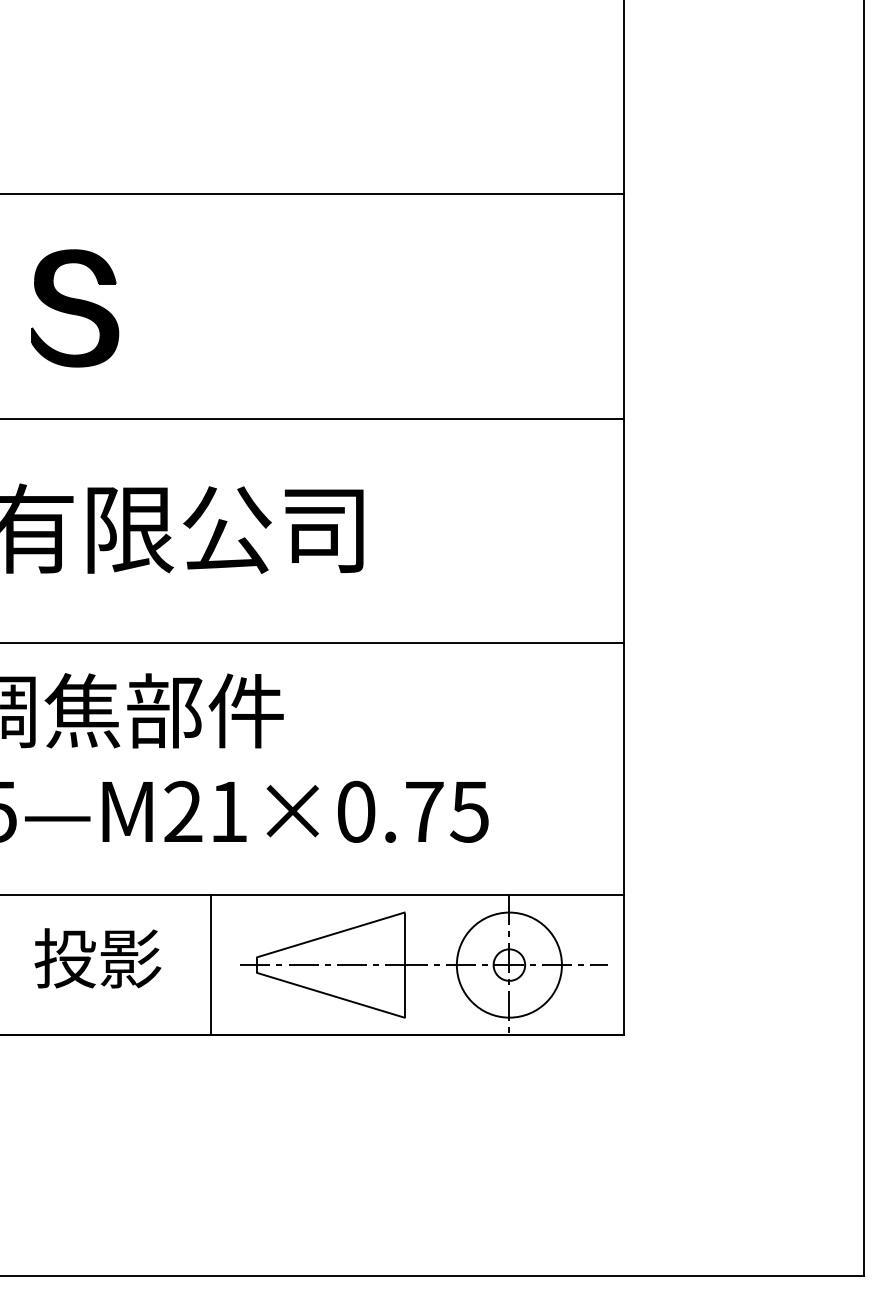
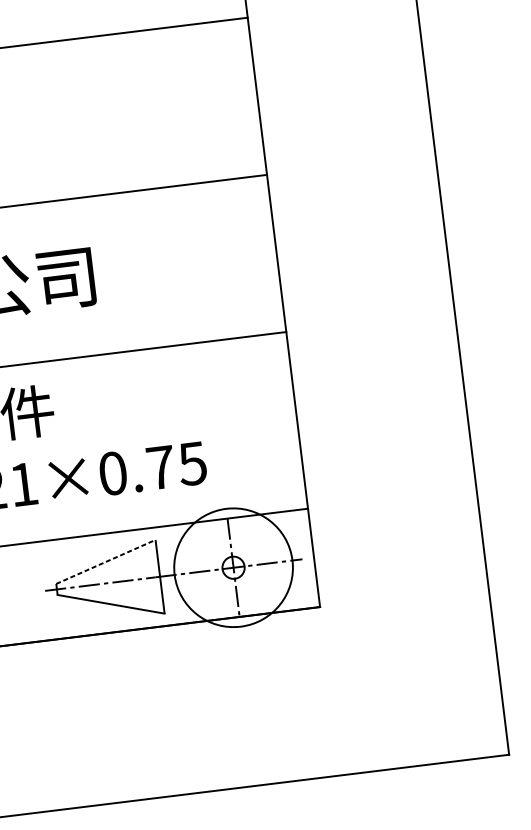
line: (330, 934) -> (105, 561), solid -> dashed
line: (211, 964) -> (24, 592), removed
circle: (508, 964) -> (232, 567), size x1.6

